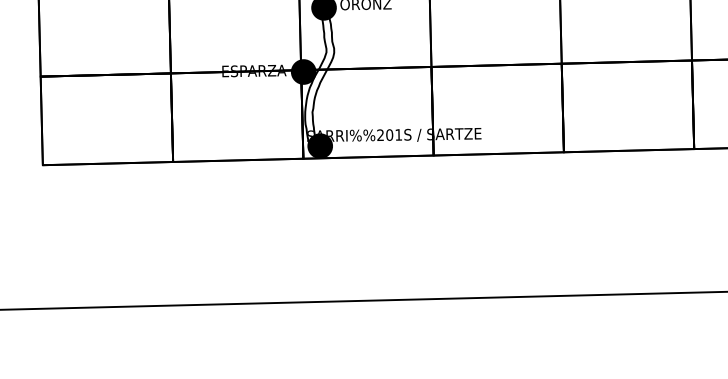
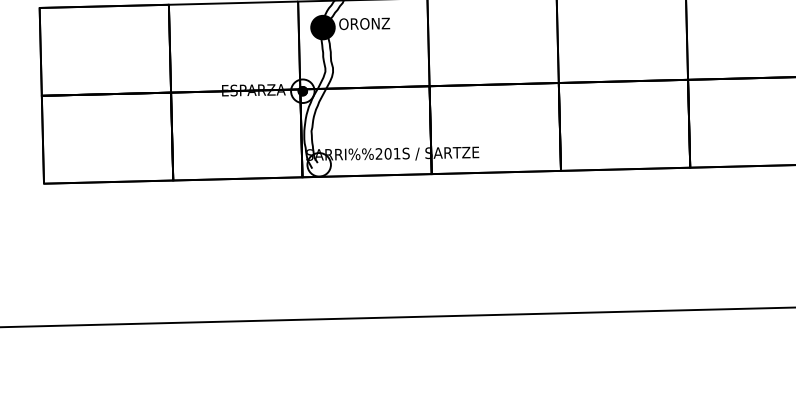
fill: (303, 72) -> (302, 91), removed
fill: (319, 145) -> (318, 164), removed

